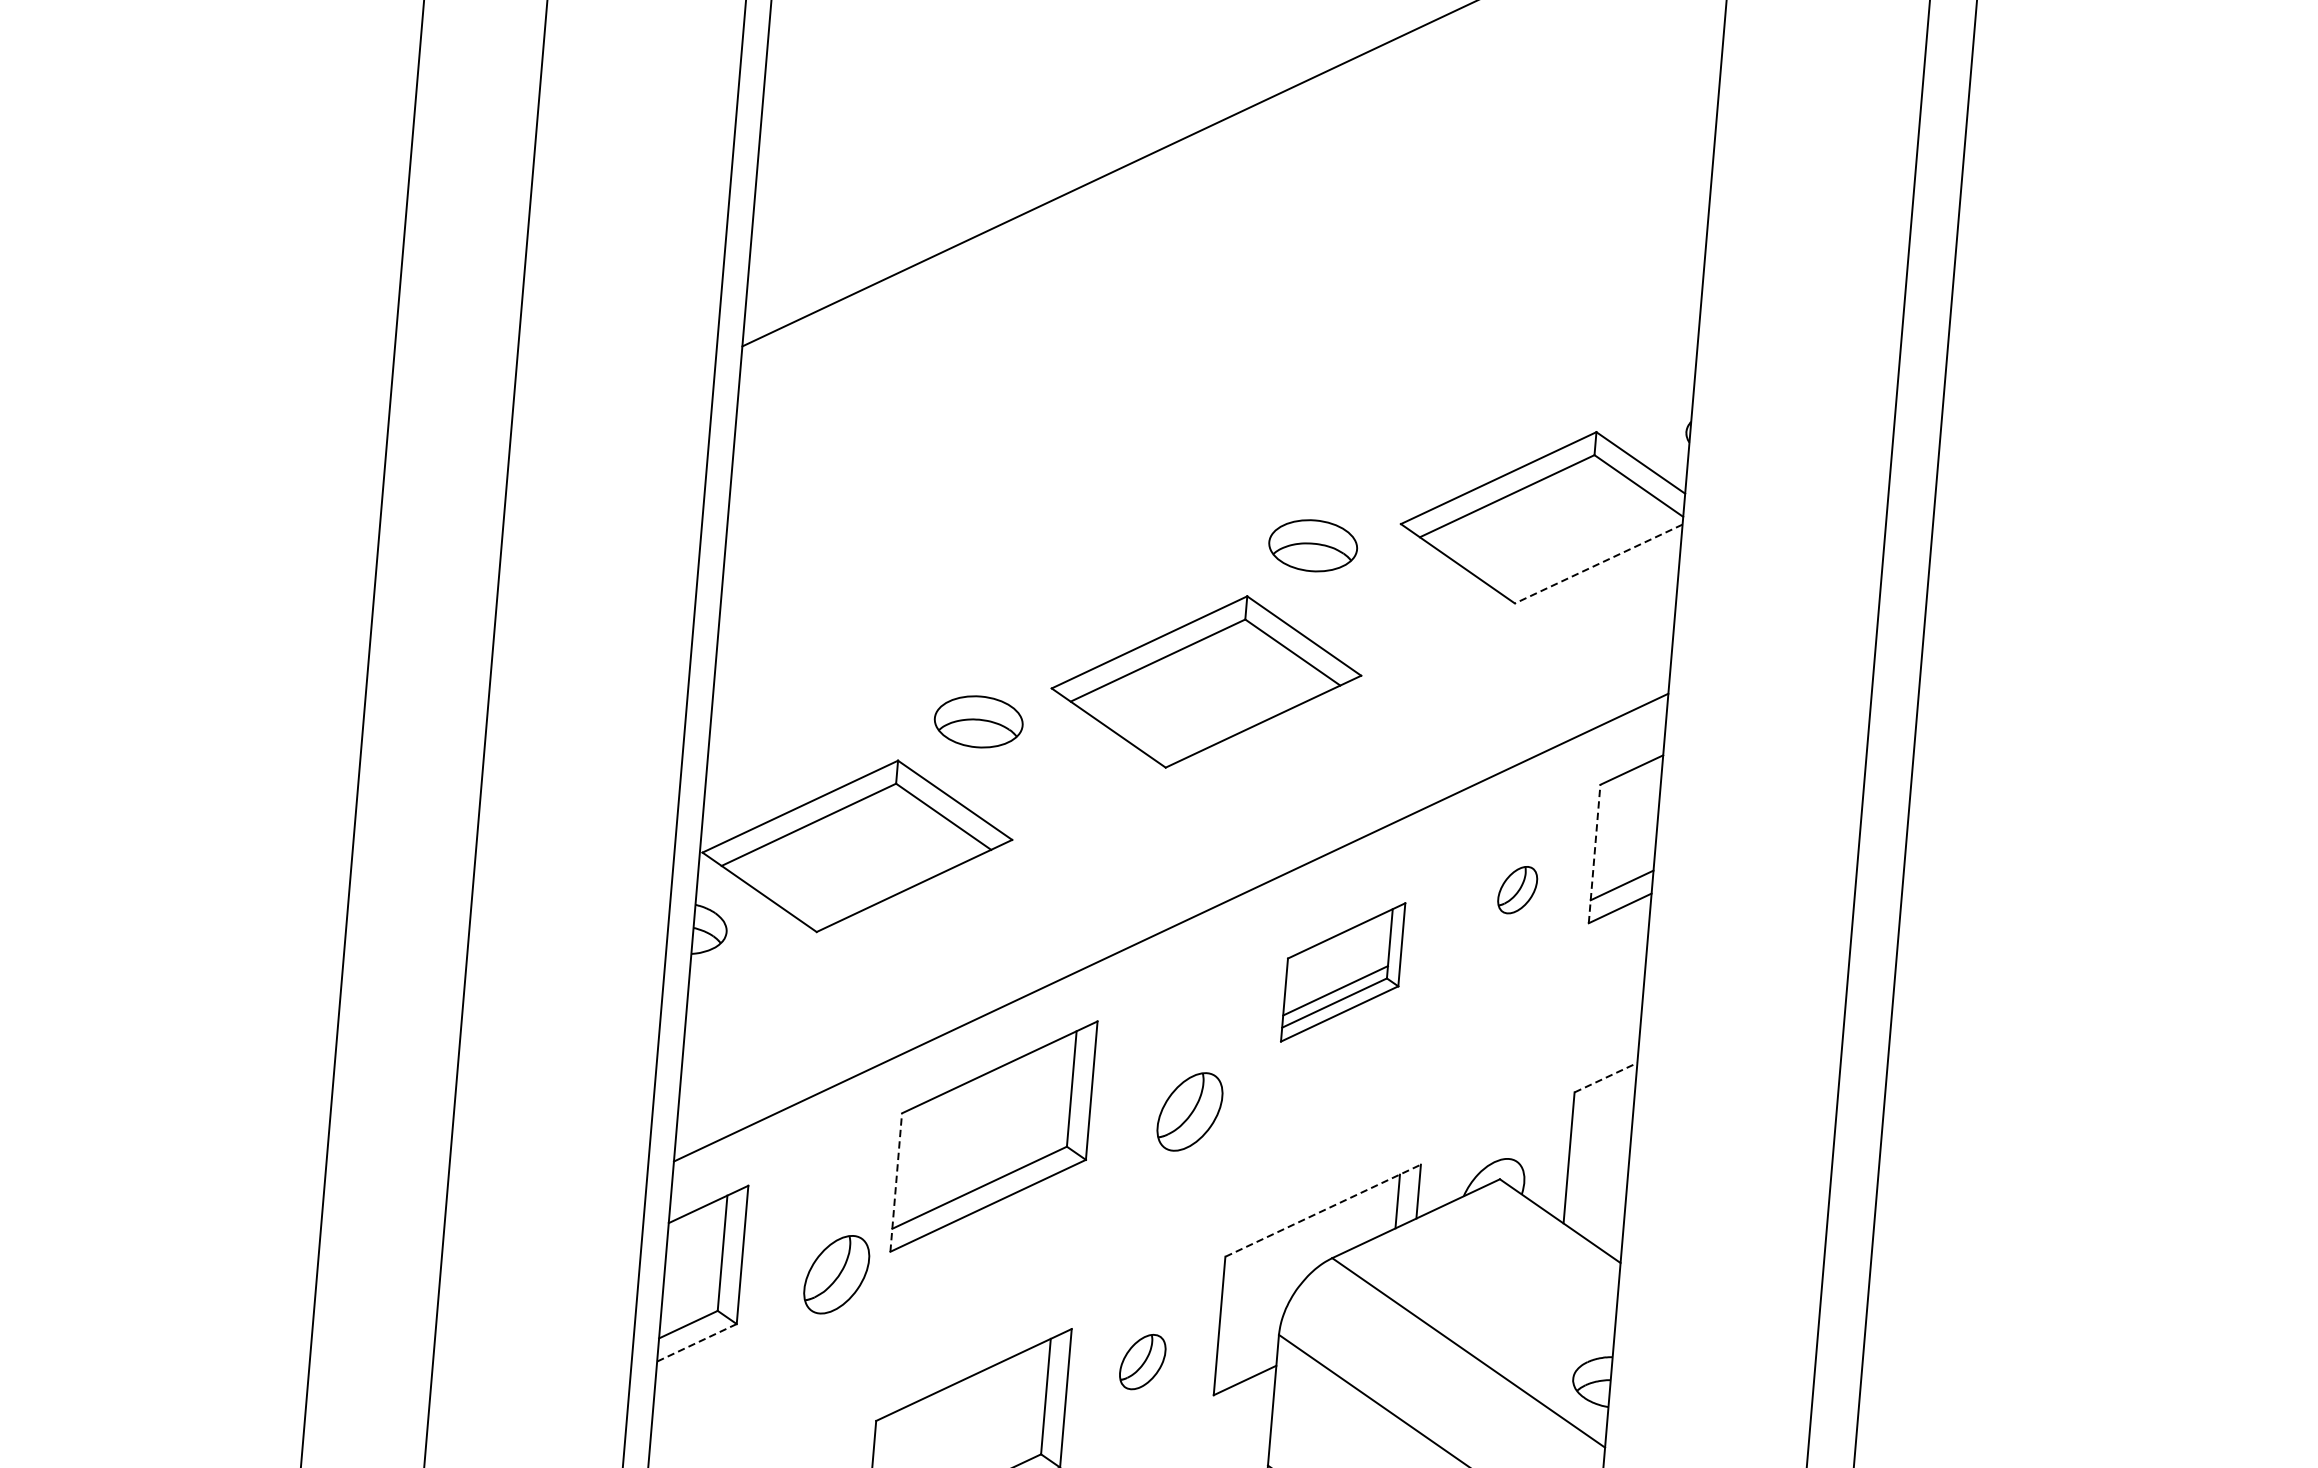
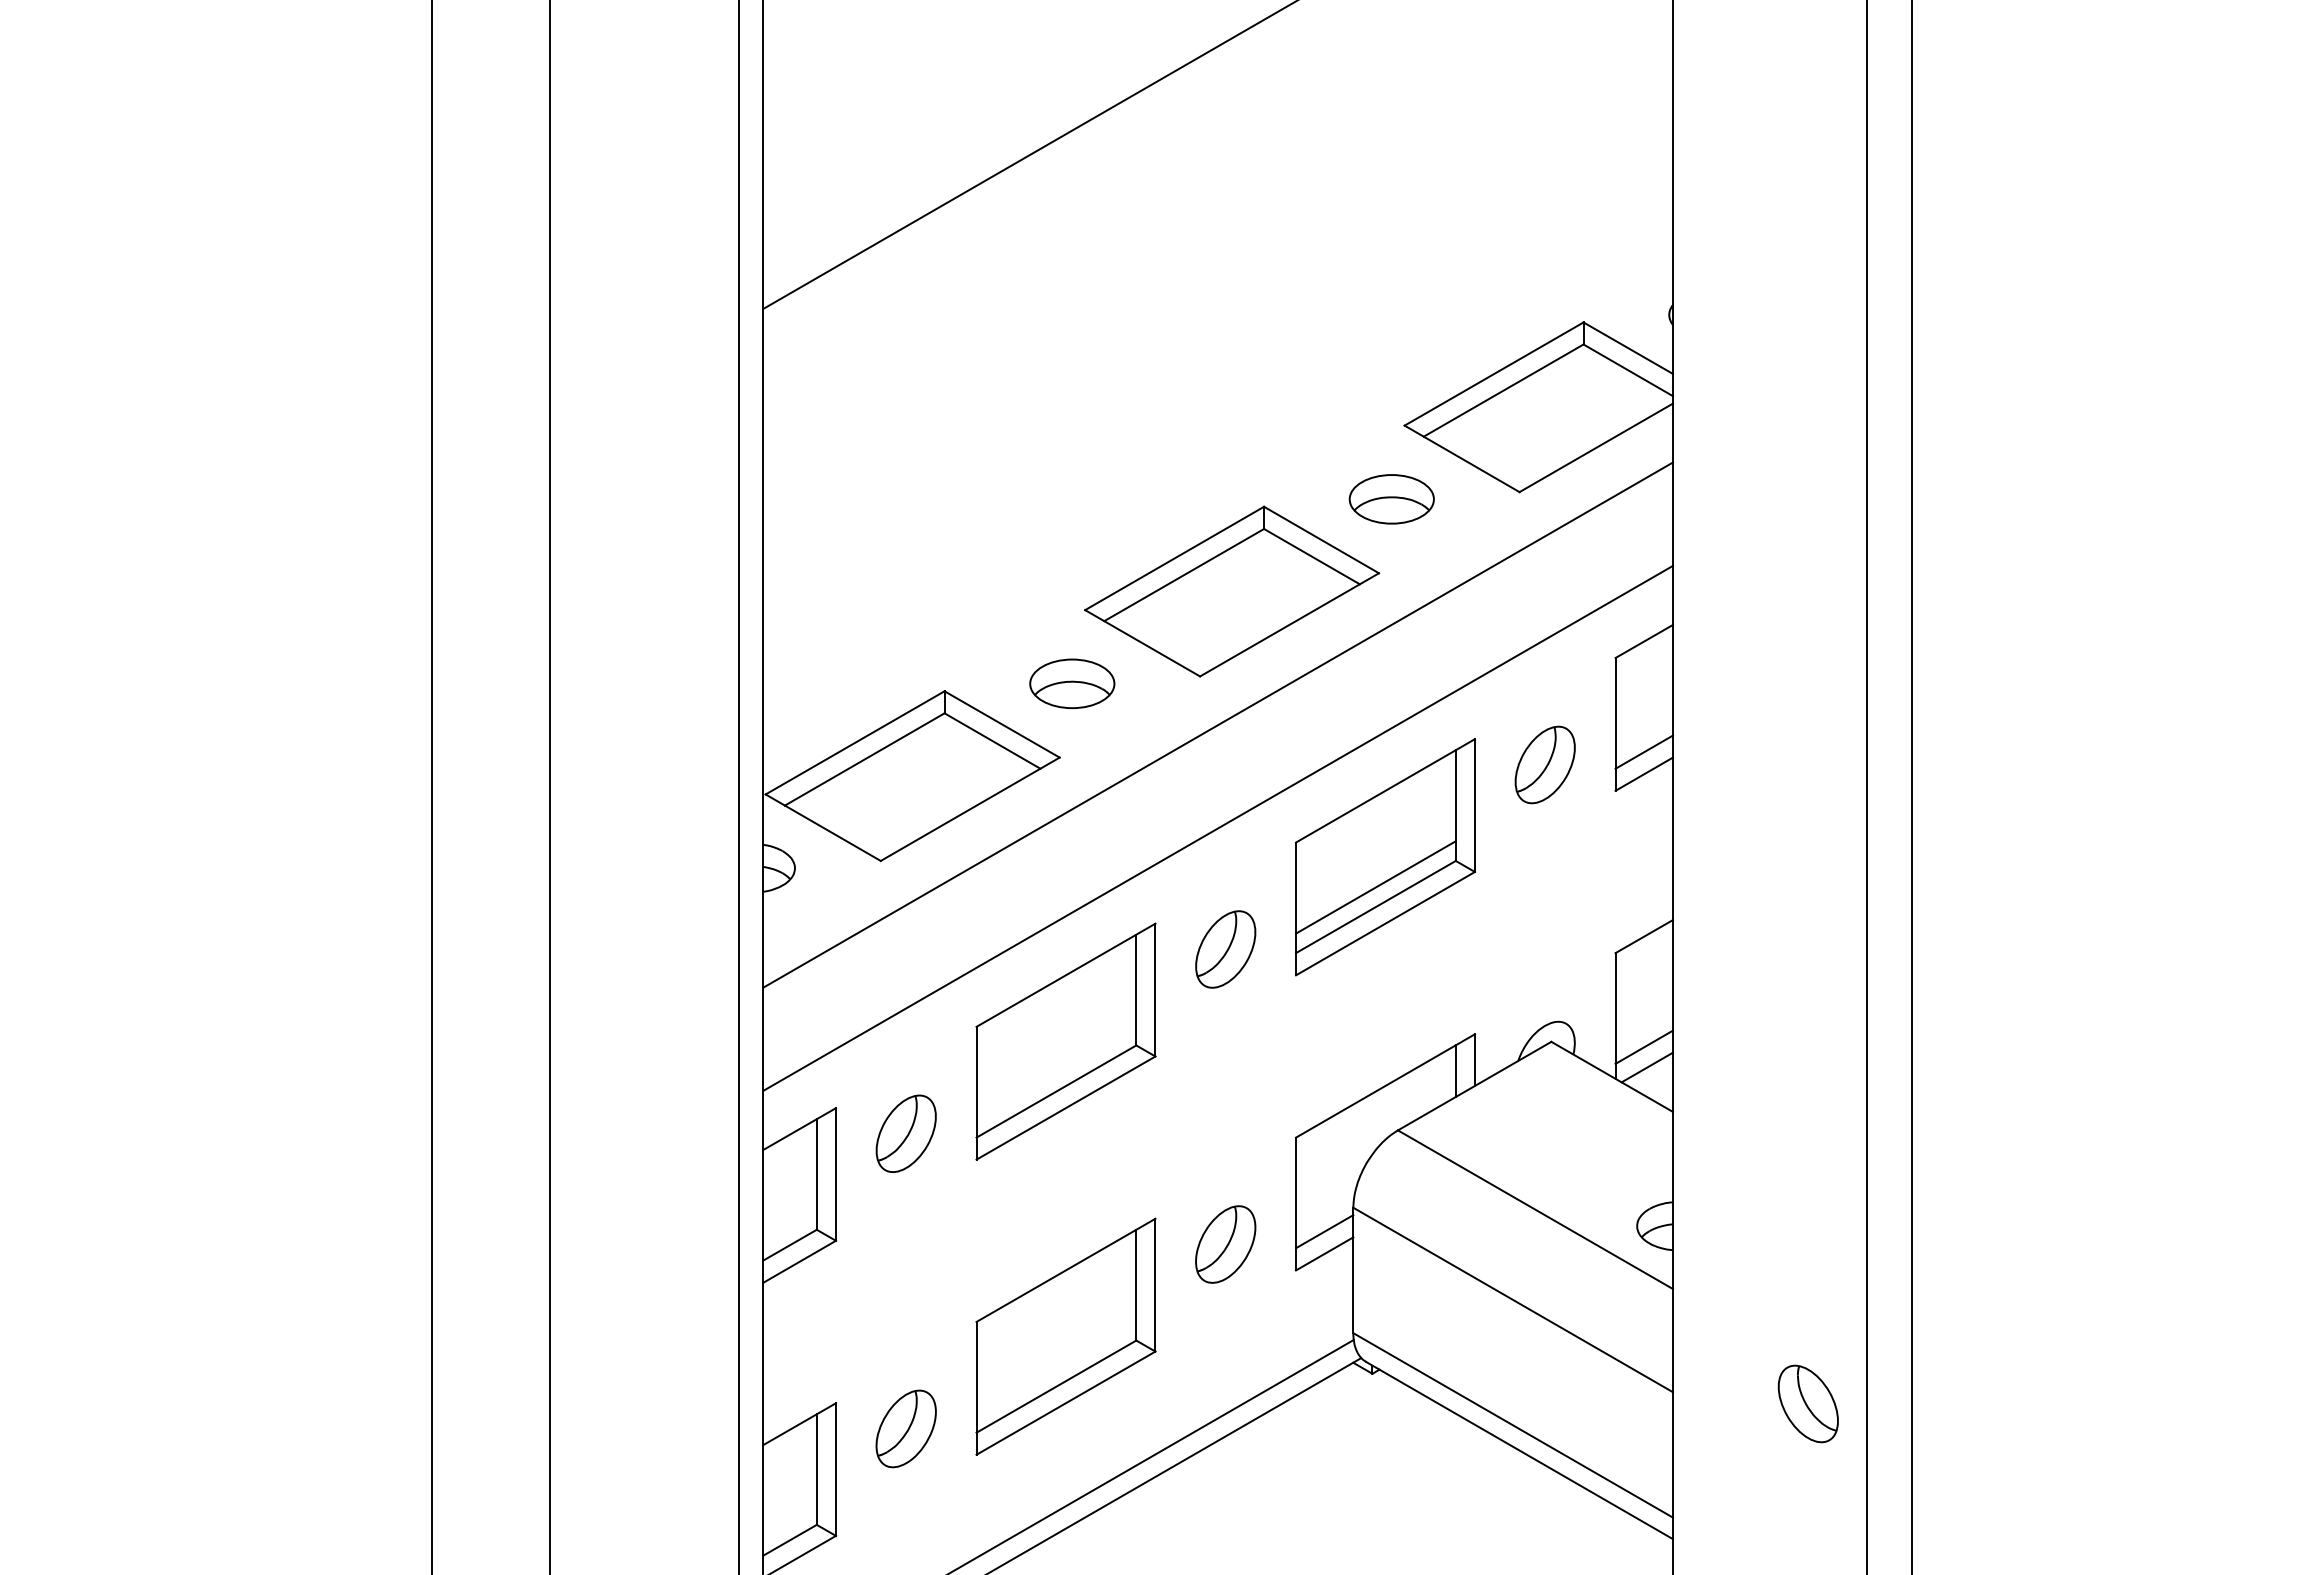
part: (1312, 545) -> (1391, 499), moved
line: (1599, 563) -> (1596, 447), dashed -> solid
part: (978, 721) -> (1072, 683), moved
line: (1180, 819) -> (1218, 724), added
line: (1594, 853) -> (1615, 723), dashed -> solid
part: (1517, 889) -> (1544, 764), size x1.67
part: (1343, 972) -> (1385, 857), size x1.67
line: (1606, 1077) -> (1644, 936), dashed -> solid
part: (1189, 1111) -> (1225, 949), moved
line: (896, 1181) -> (976, 1092), dashed -> solid
line: (1596, 1192) -> (1644, 1046), added
line: (1323, 1210) -> (1385, 1085), dashed -> solid
line: (1597, 1214) -> (1647, 1067), added
part: (835, 1274) -> (905, 1133), moved
line: (696, 1343) -> (799, 1262), dashed -> solid
line: (1246, 1357) -> (1324, 1231), added
part: (1142, 1362) -> (1225, 1244), size x1.43

